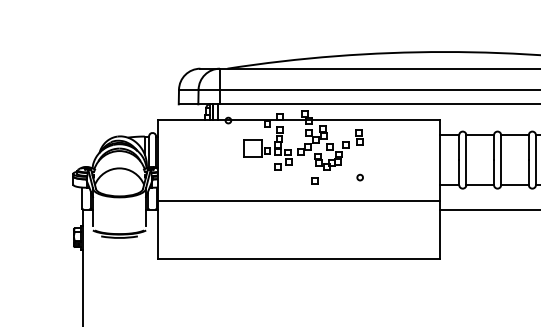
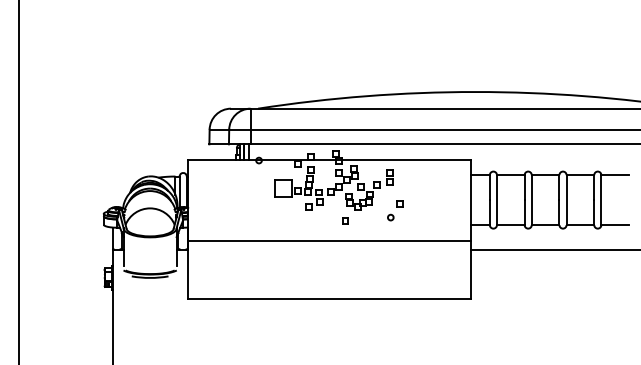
part: (368, 163) -> (399, 203), added

